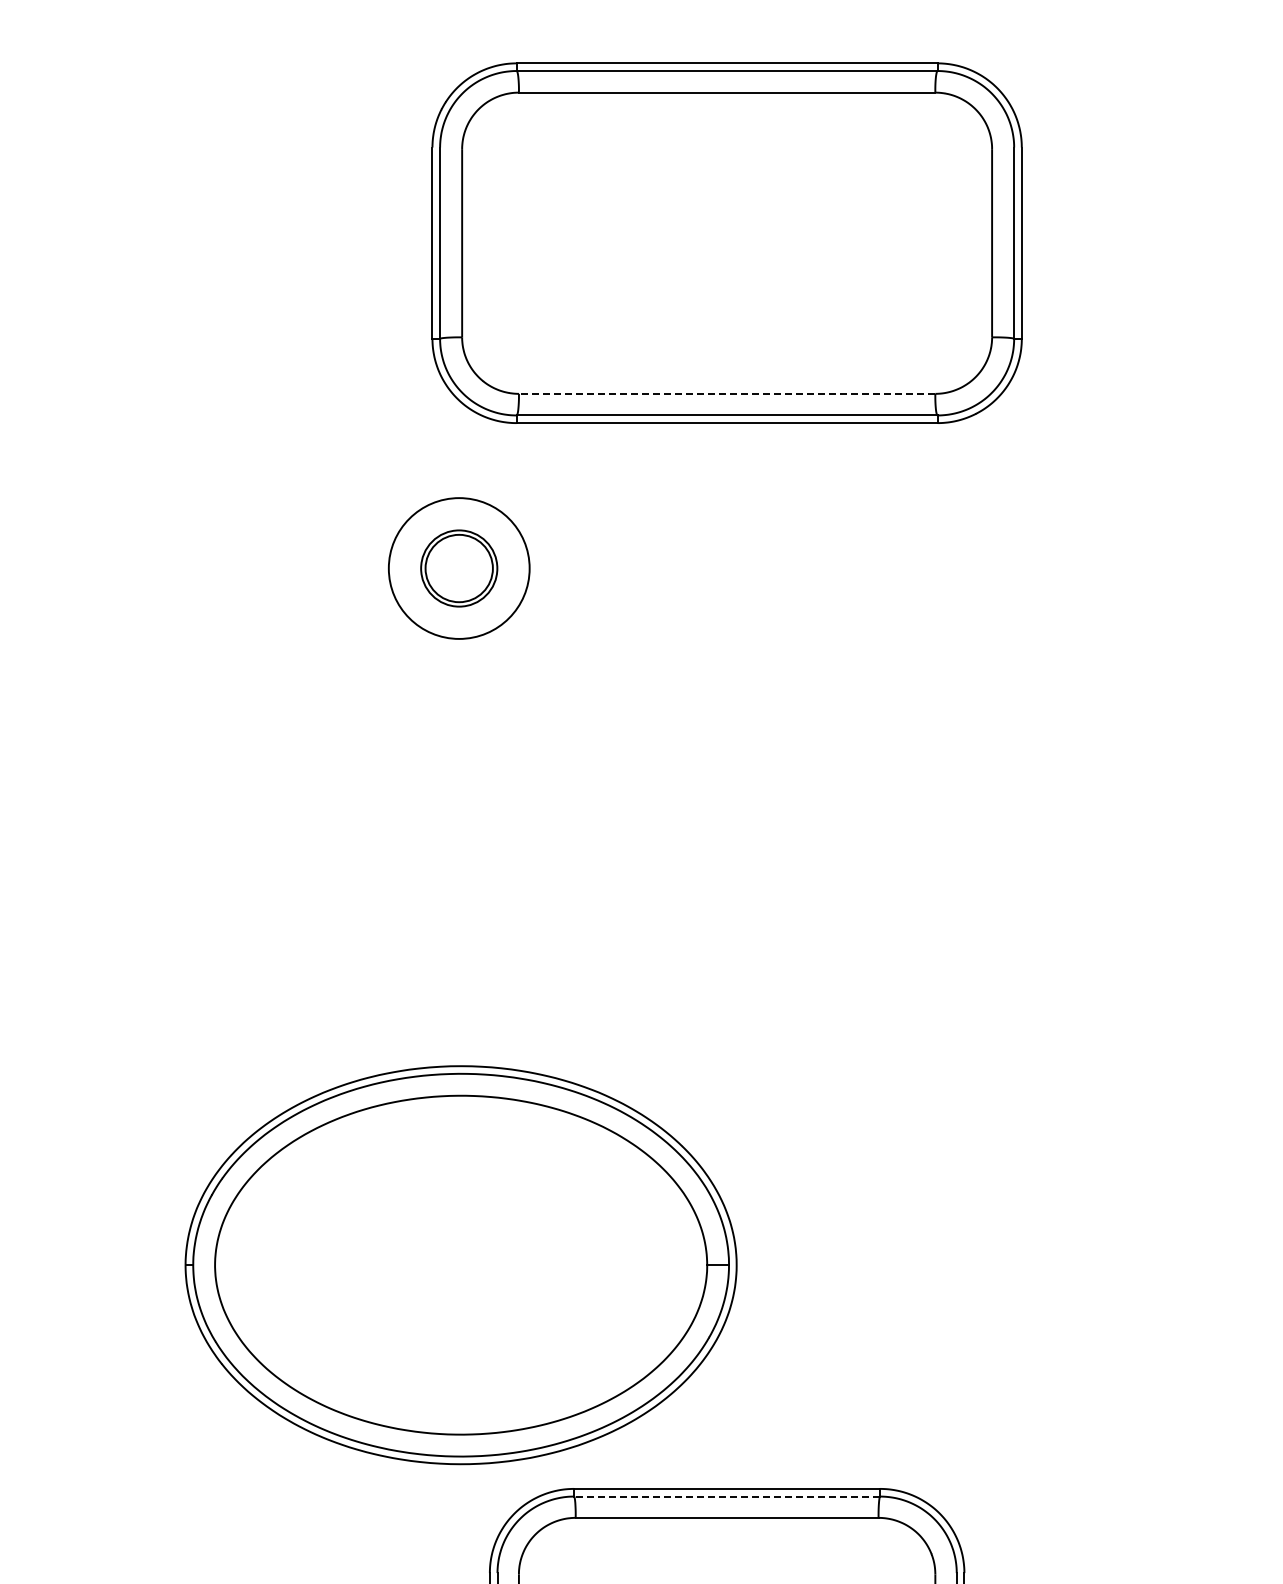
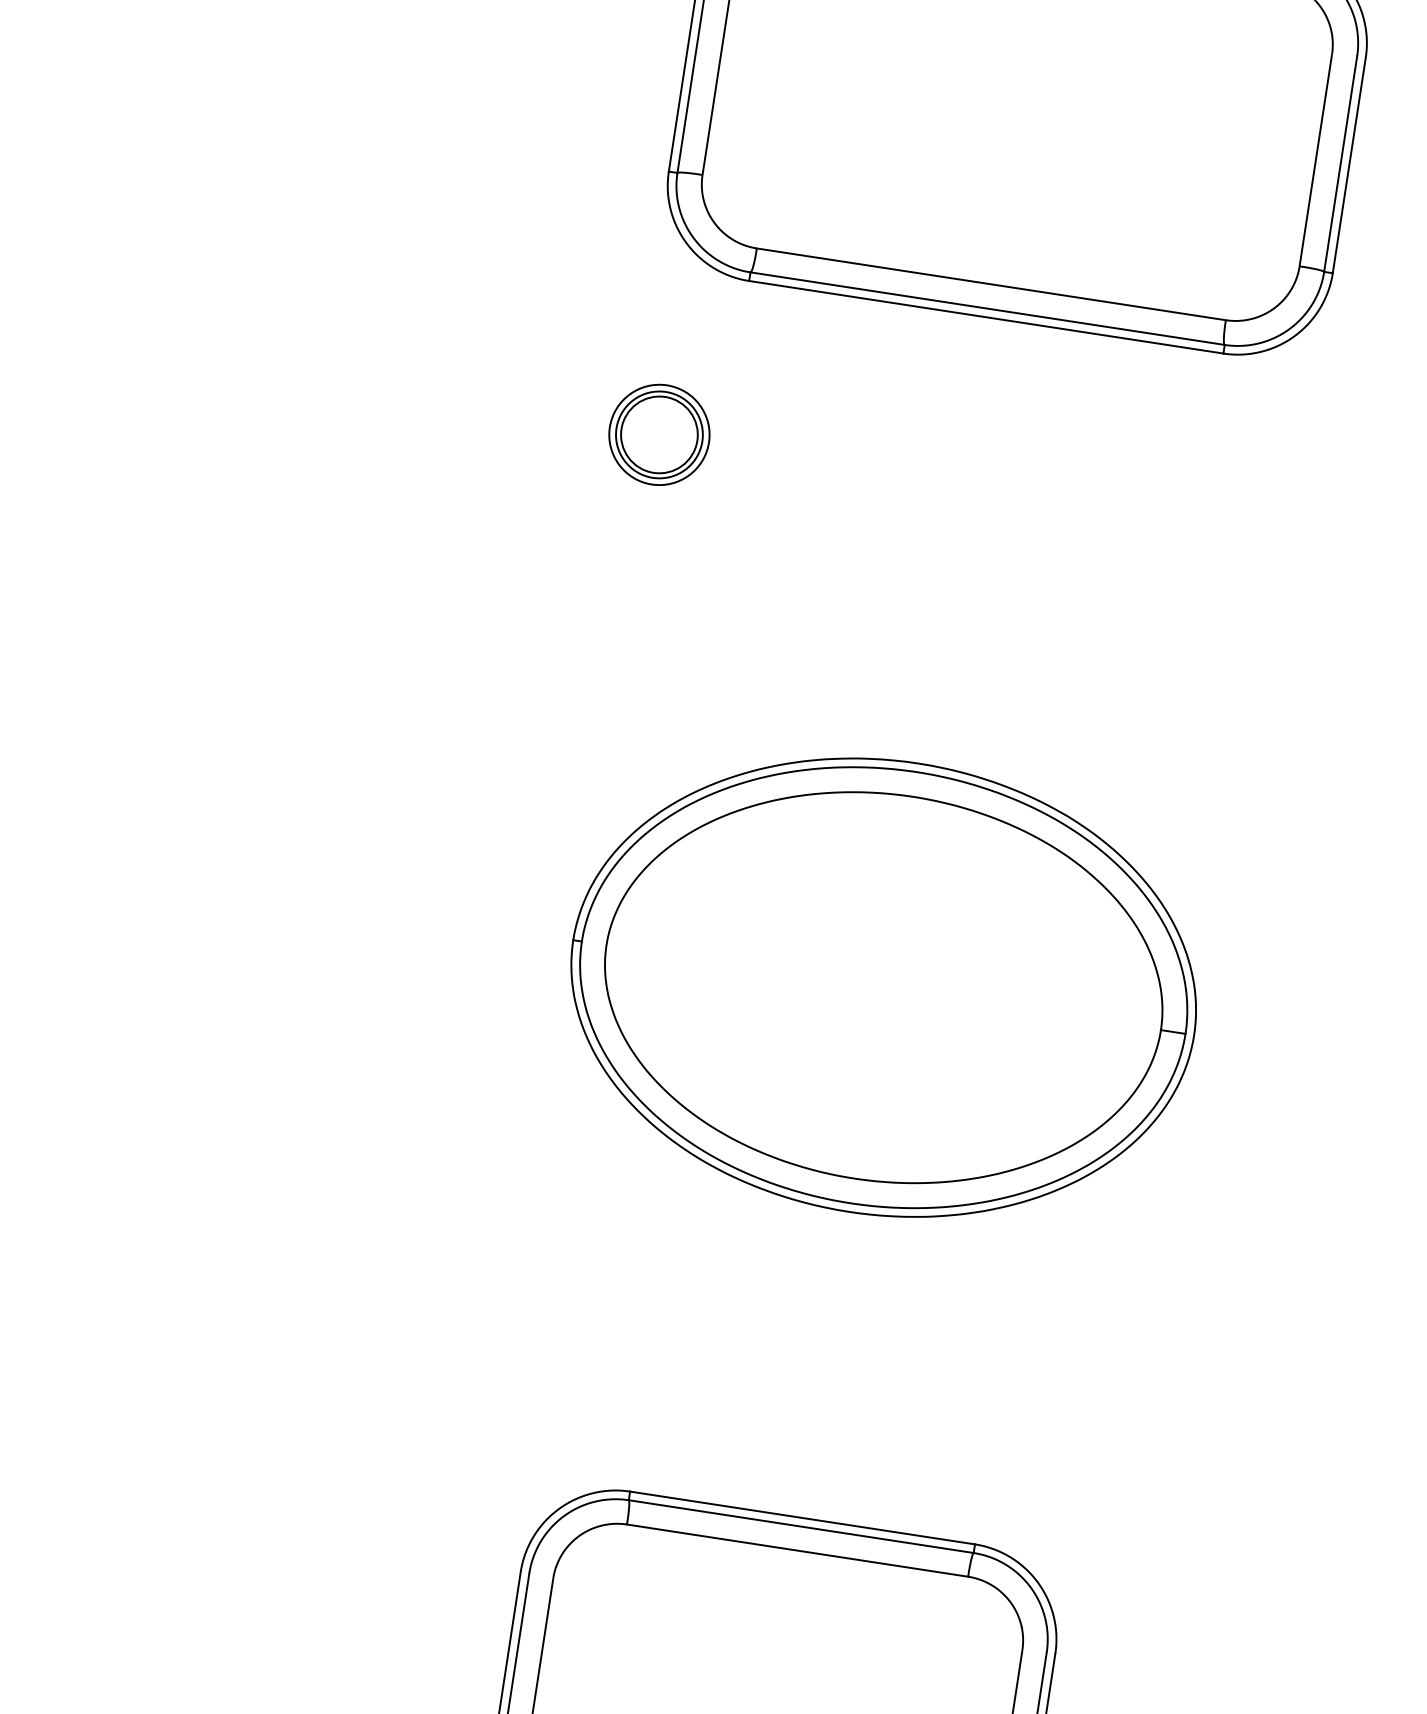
line: (726, 393) -> (990, 283), dashed -> solid
circle: (459, 568) -> (659, 434), size x0.62
part: (460, 1265) -> (882, 987), moved
line: (726, 1496) -> (800, 1526), dashed -> solid

